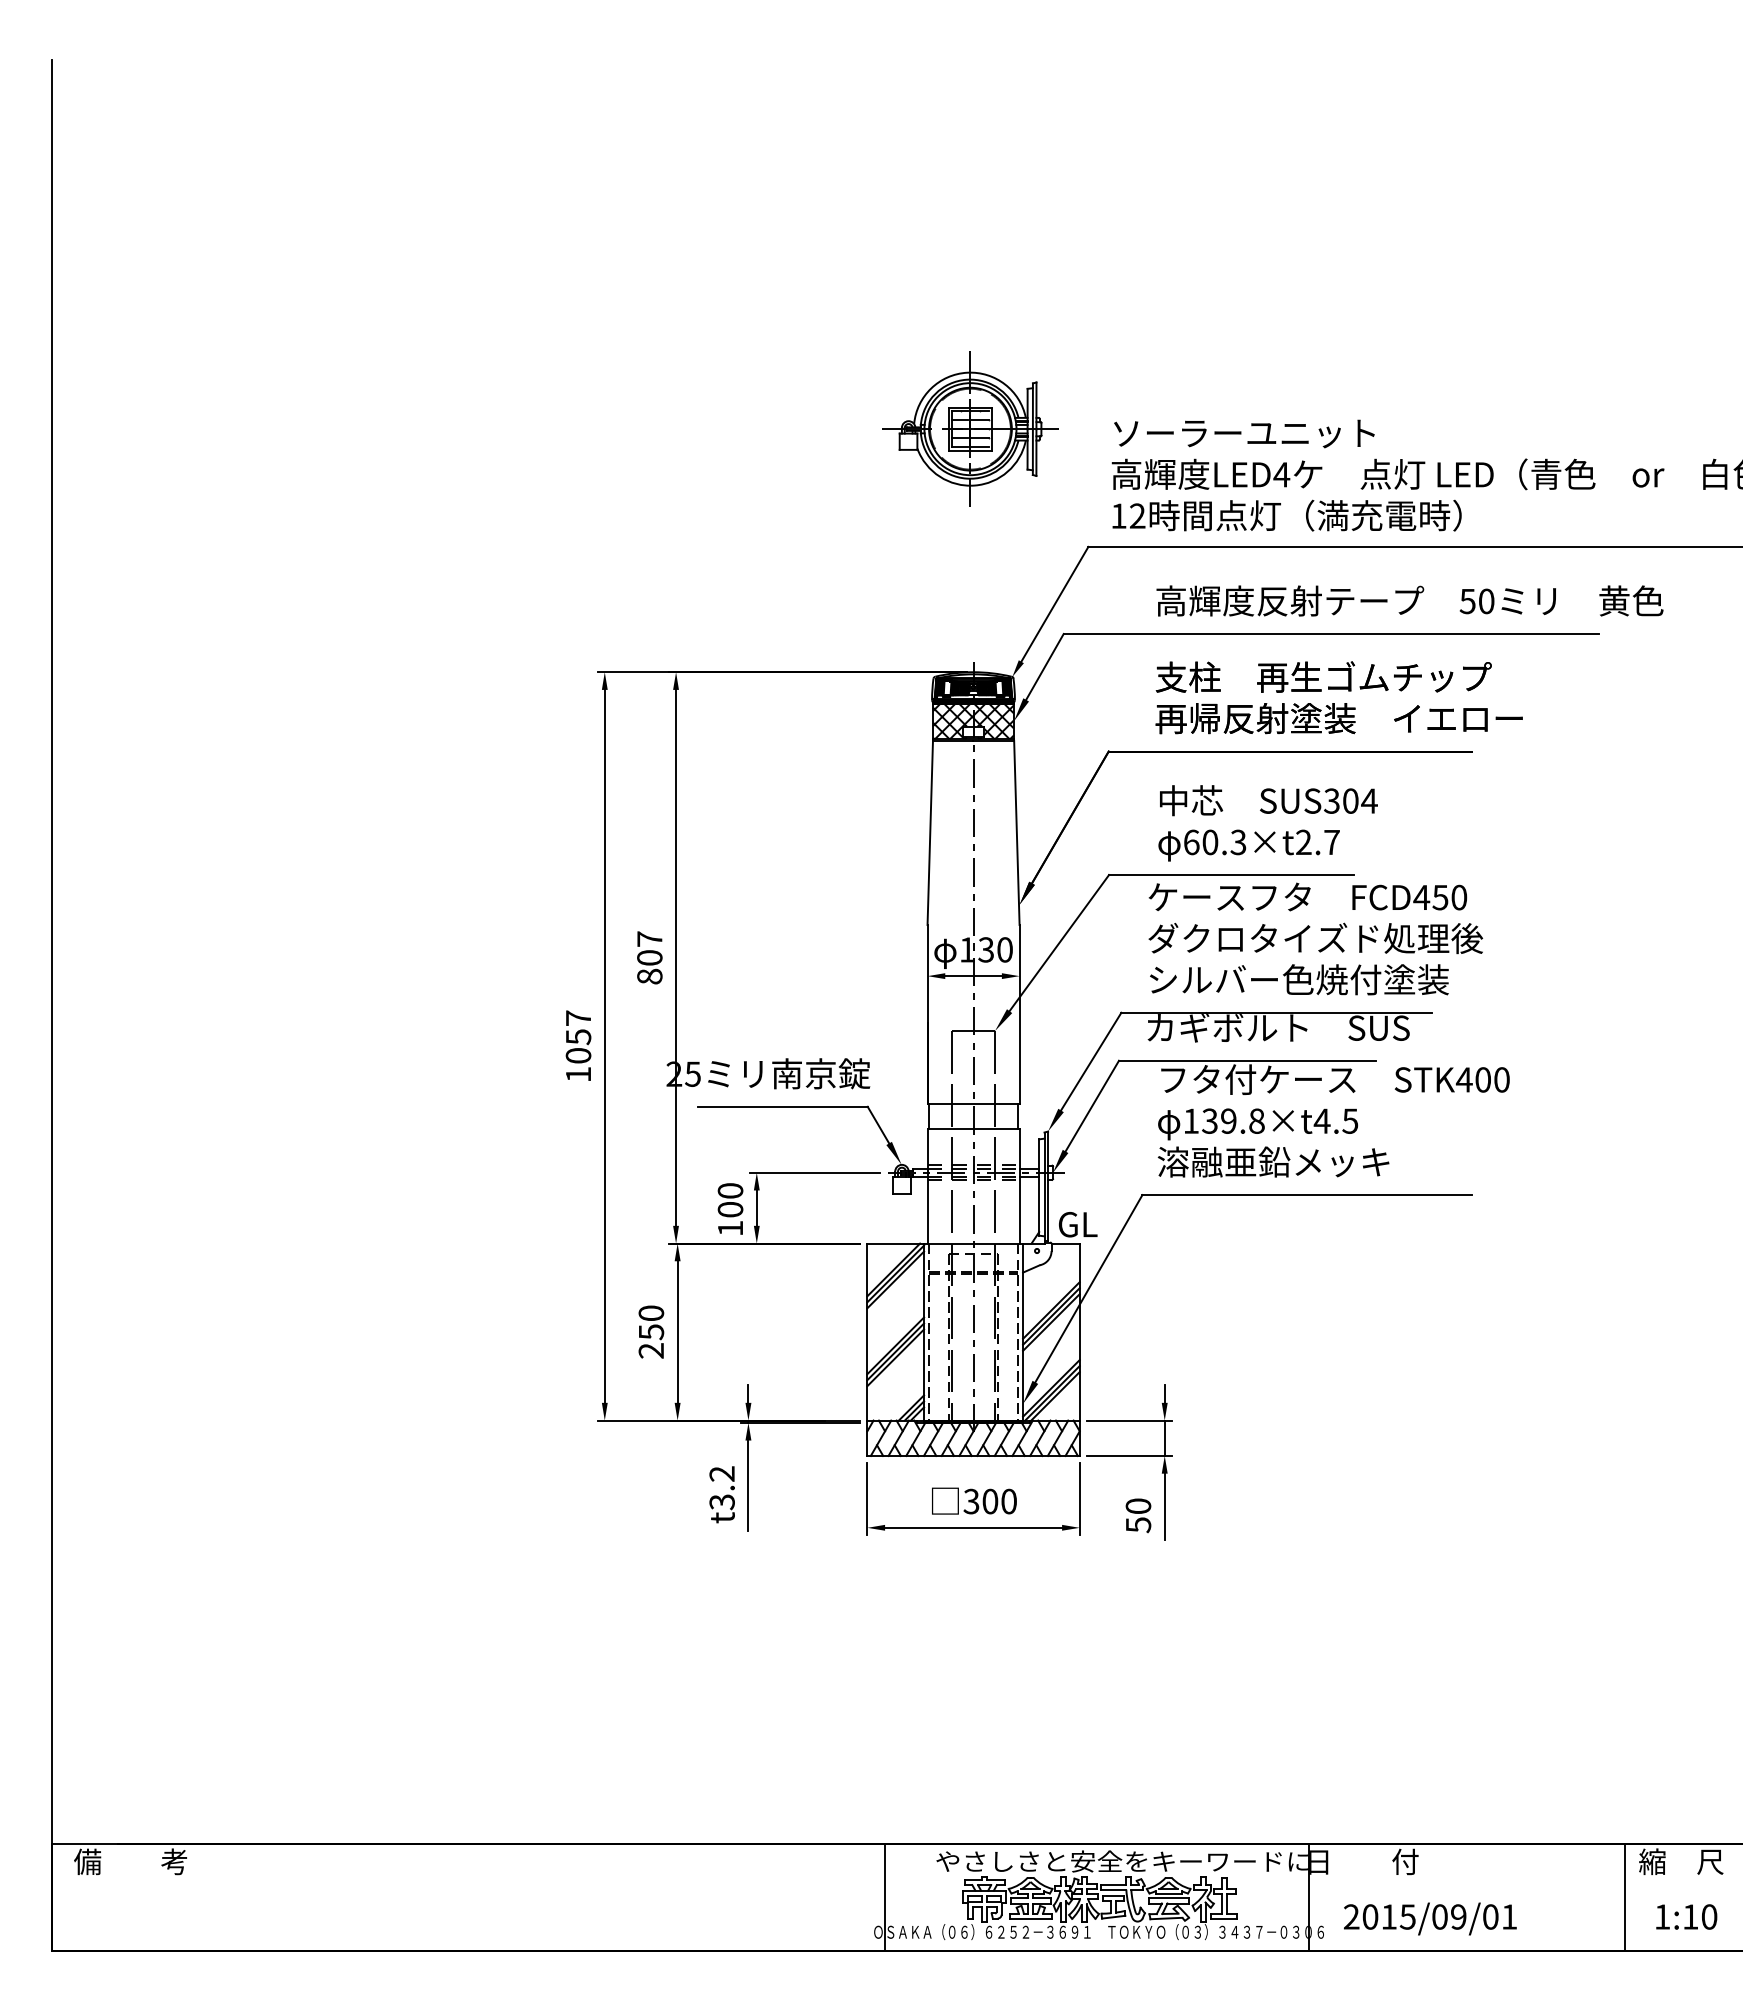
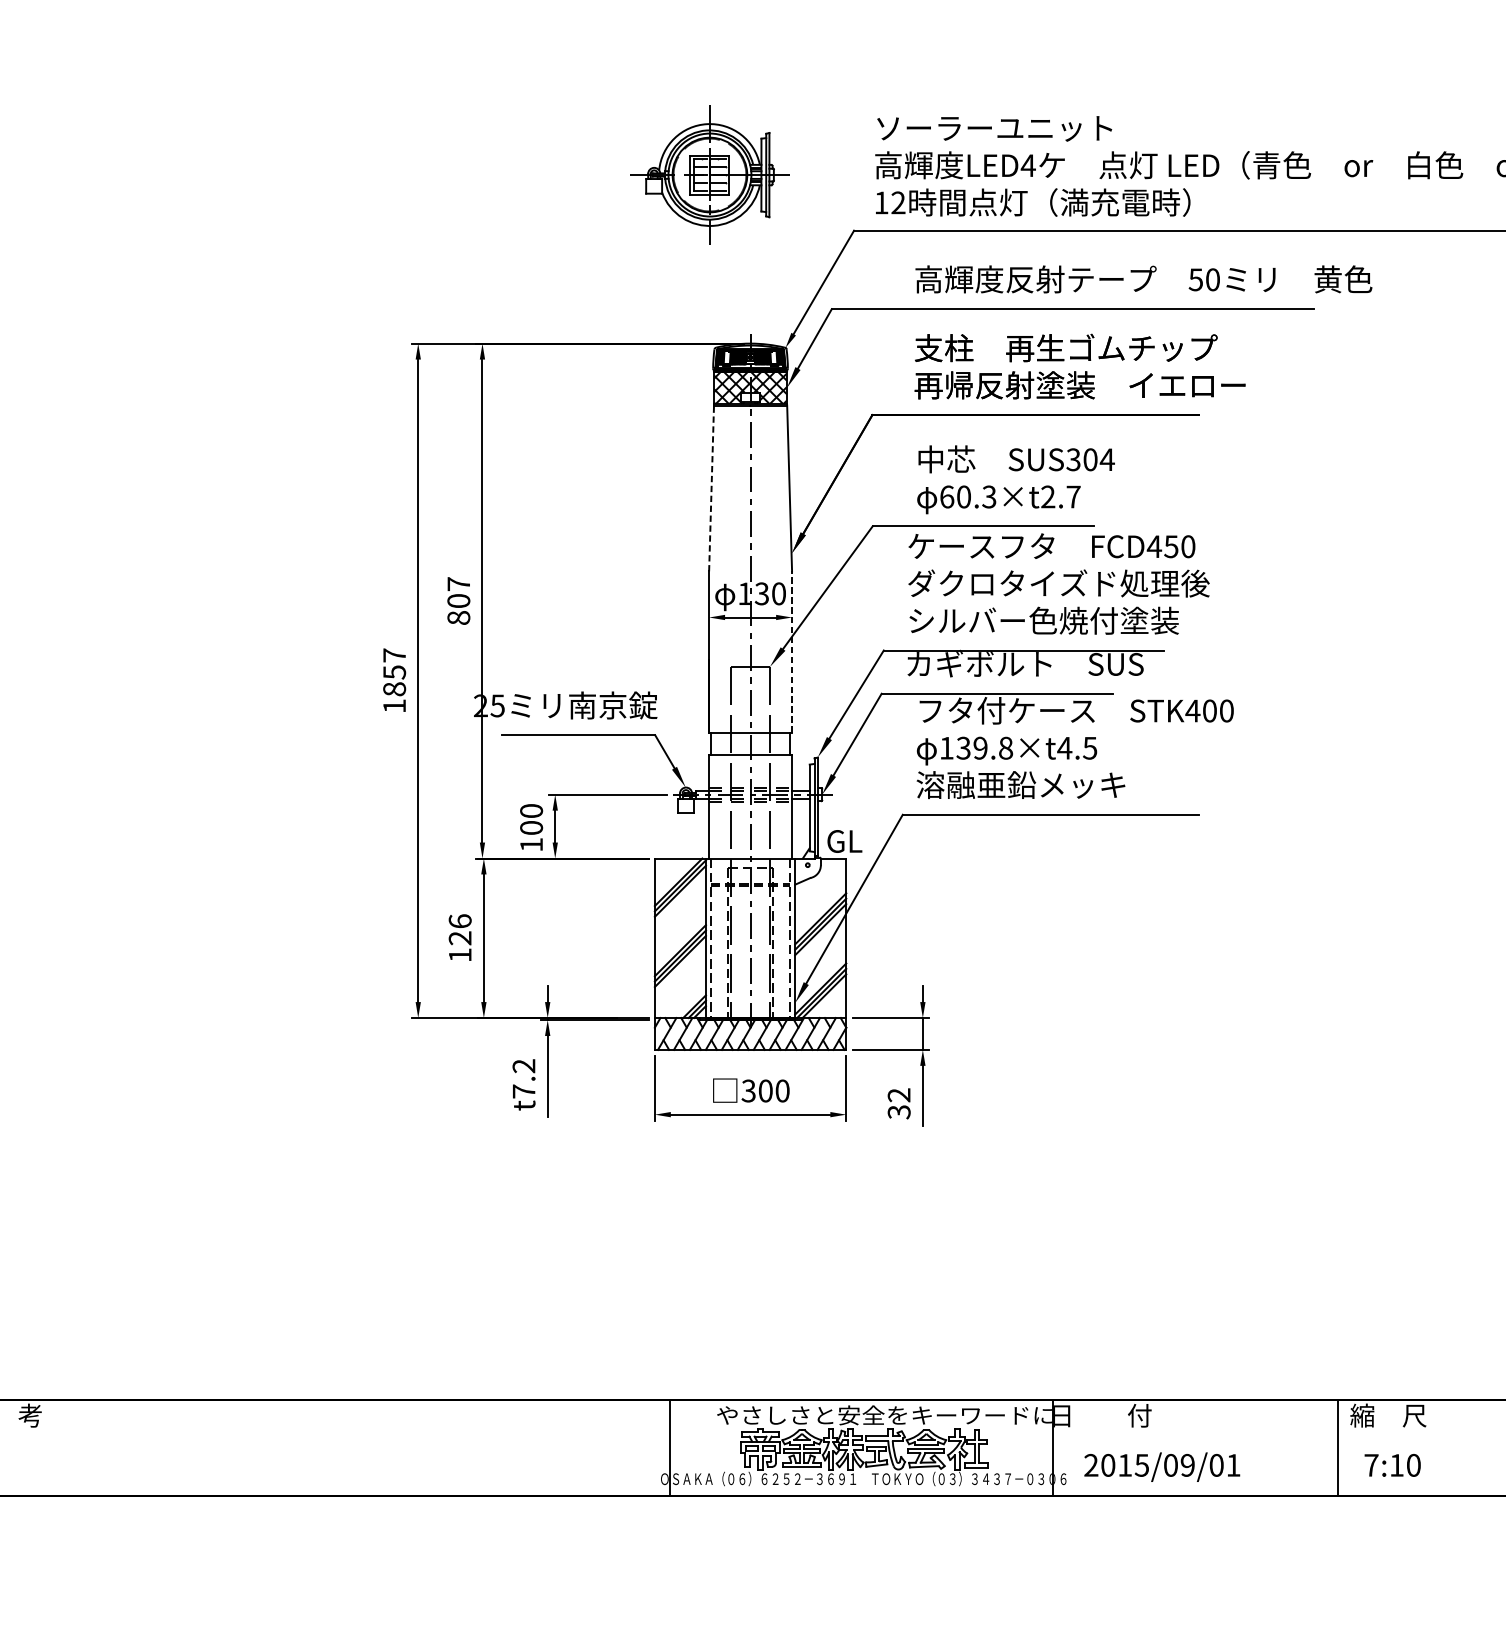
part: (970, 428) -> (709, 174), moved
line: (930, 832) -> (711, 488), solid -> dashed
line: (1019, 1013) -> (791, 651), solid -> dashed
text: (578, 1055) -> (394, 689), 1057 -> 1857
text: (651, 1331) -> (460, 937), 250 -> 126
text: (721, 1502) -> (523, 1091), t3.2 -> t7.2
text: (1138, 1515) -> (899, 1103), 50 -> 32
text: (1662, 1916) -> (1371, 1464), 1:10 -> 7:10

